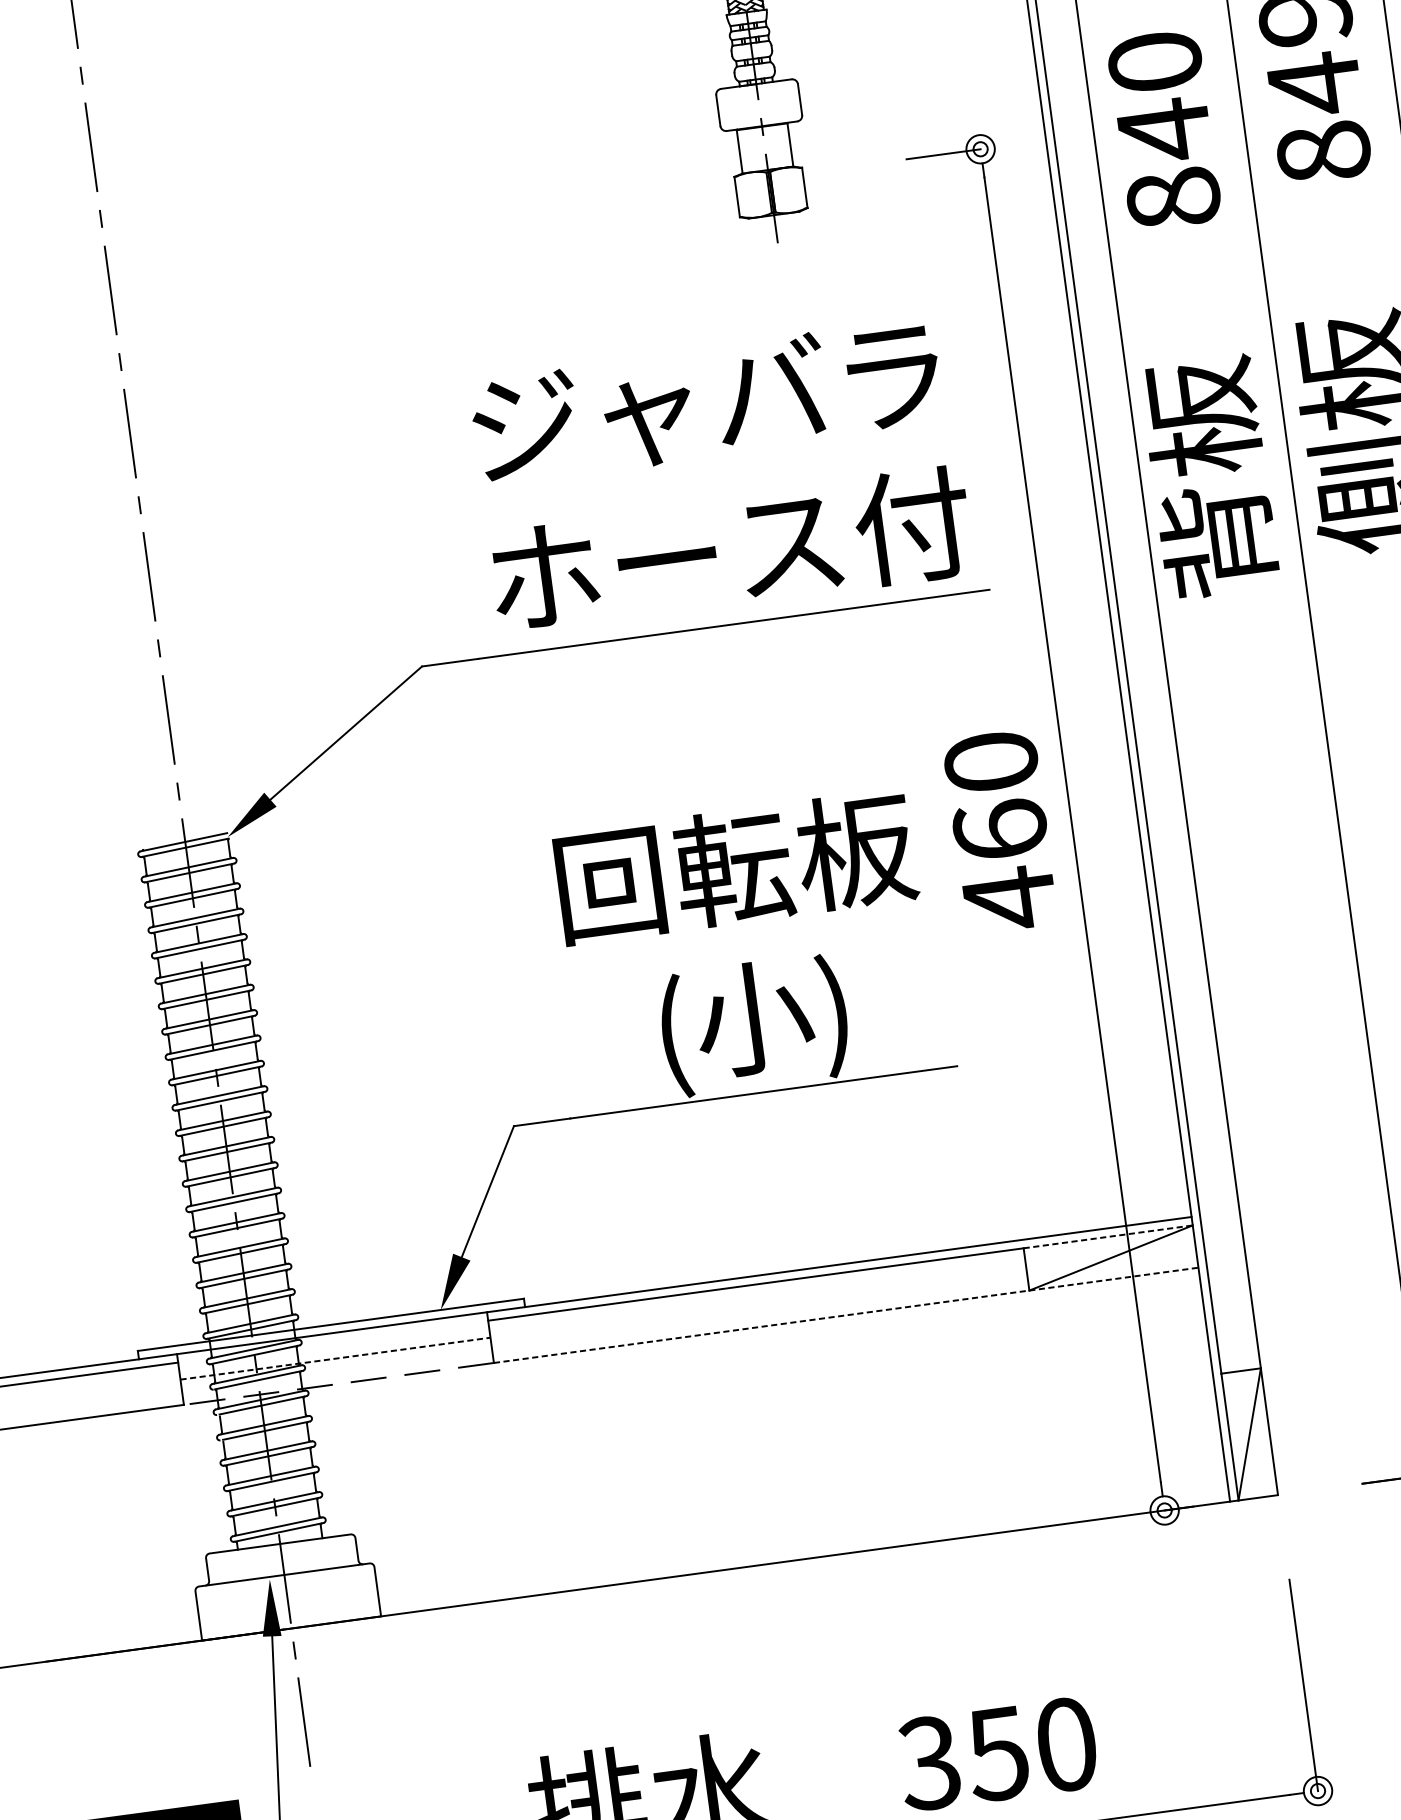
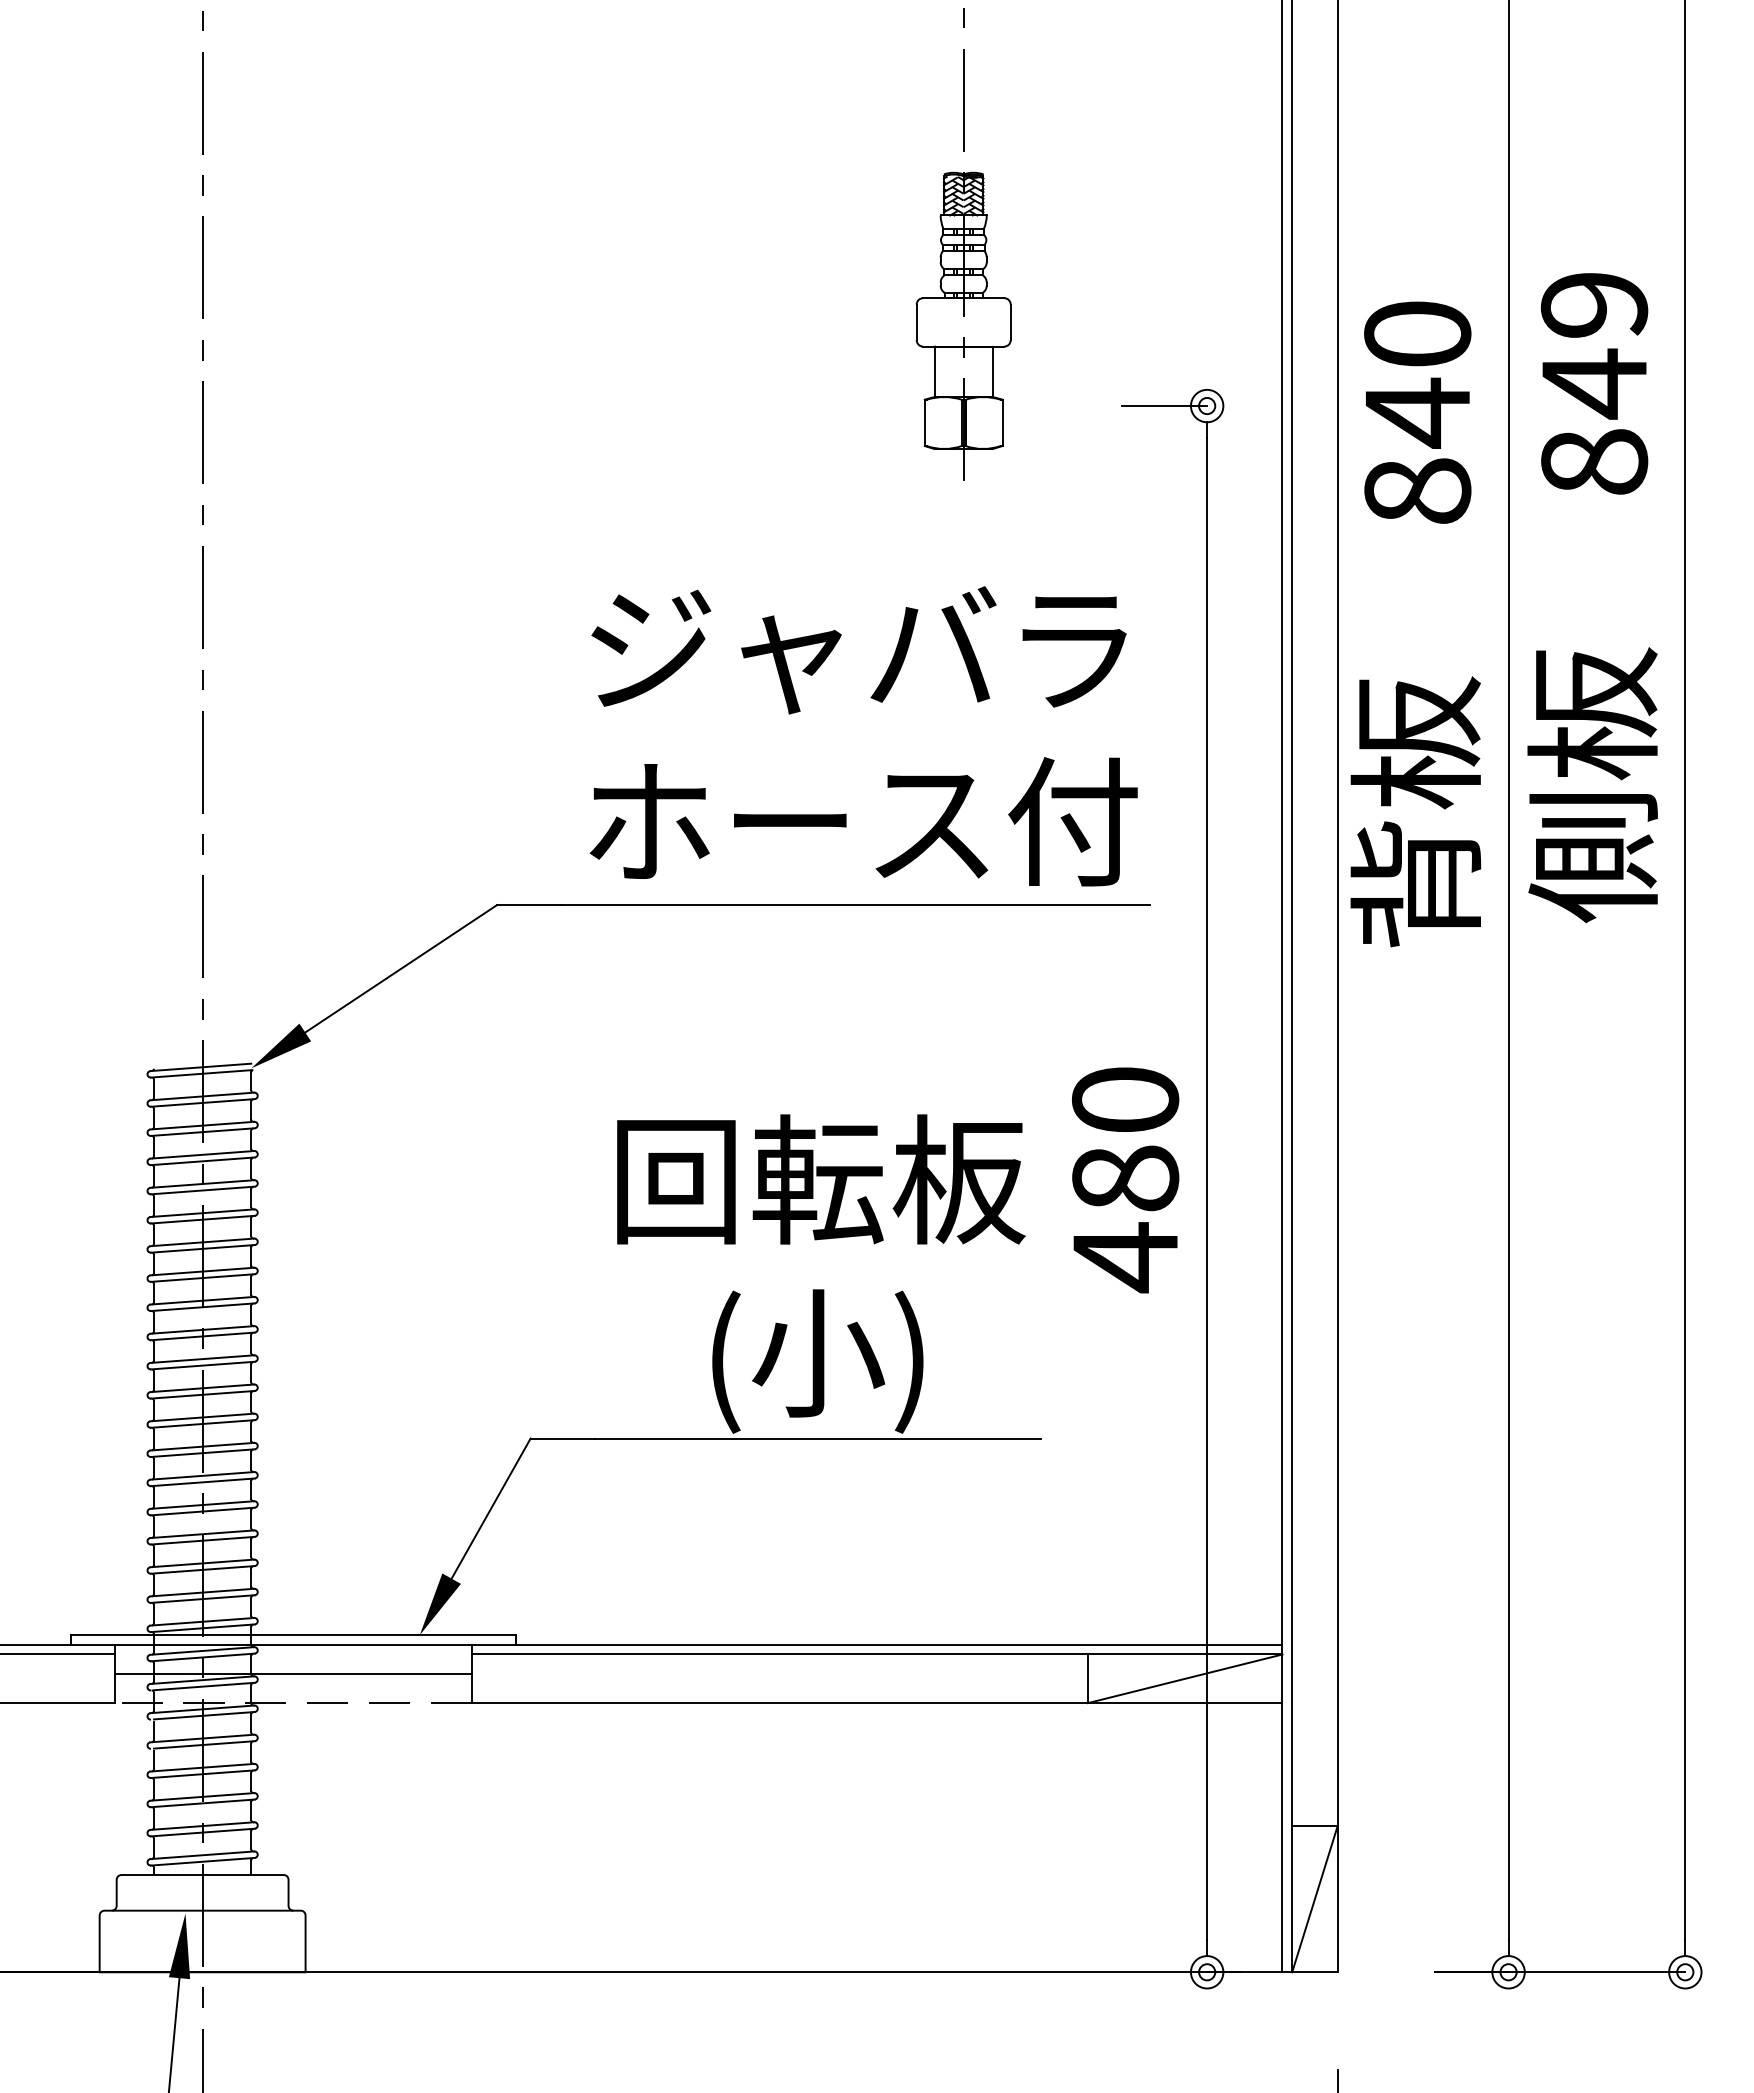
text: (1000, 830) -> (1125, 1178), 460 -> 480
line: (1108, 1236) -> (1185, 1654), dashed -> solid
line: (846, 1315) -> (877, 1703), dashed -> solid
line: (335, 1359) -> (293, 1674), dashed -> solid

